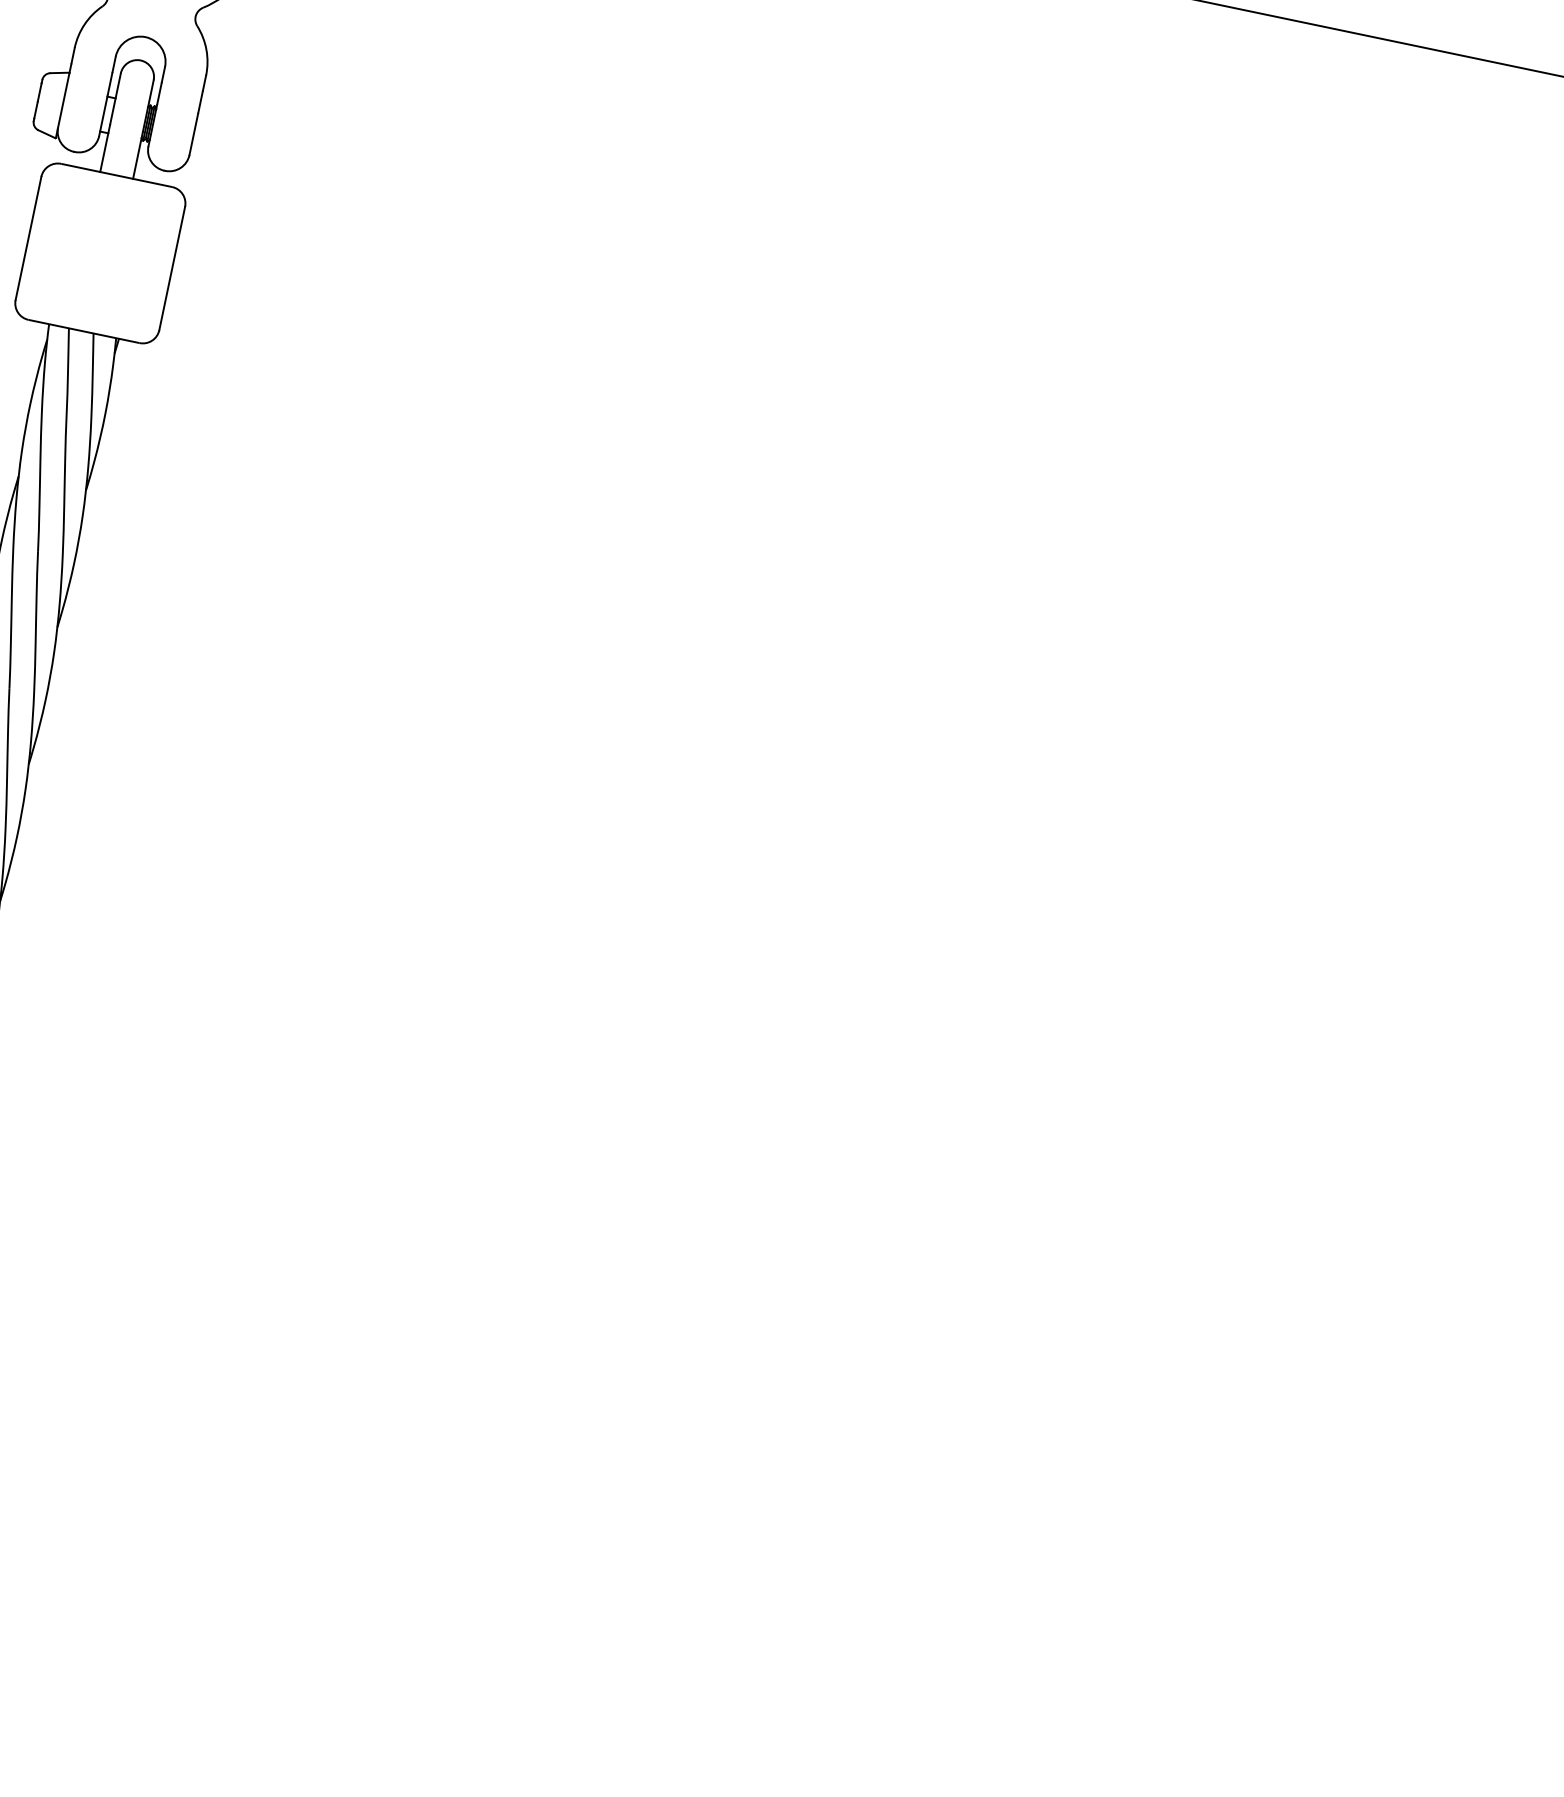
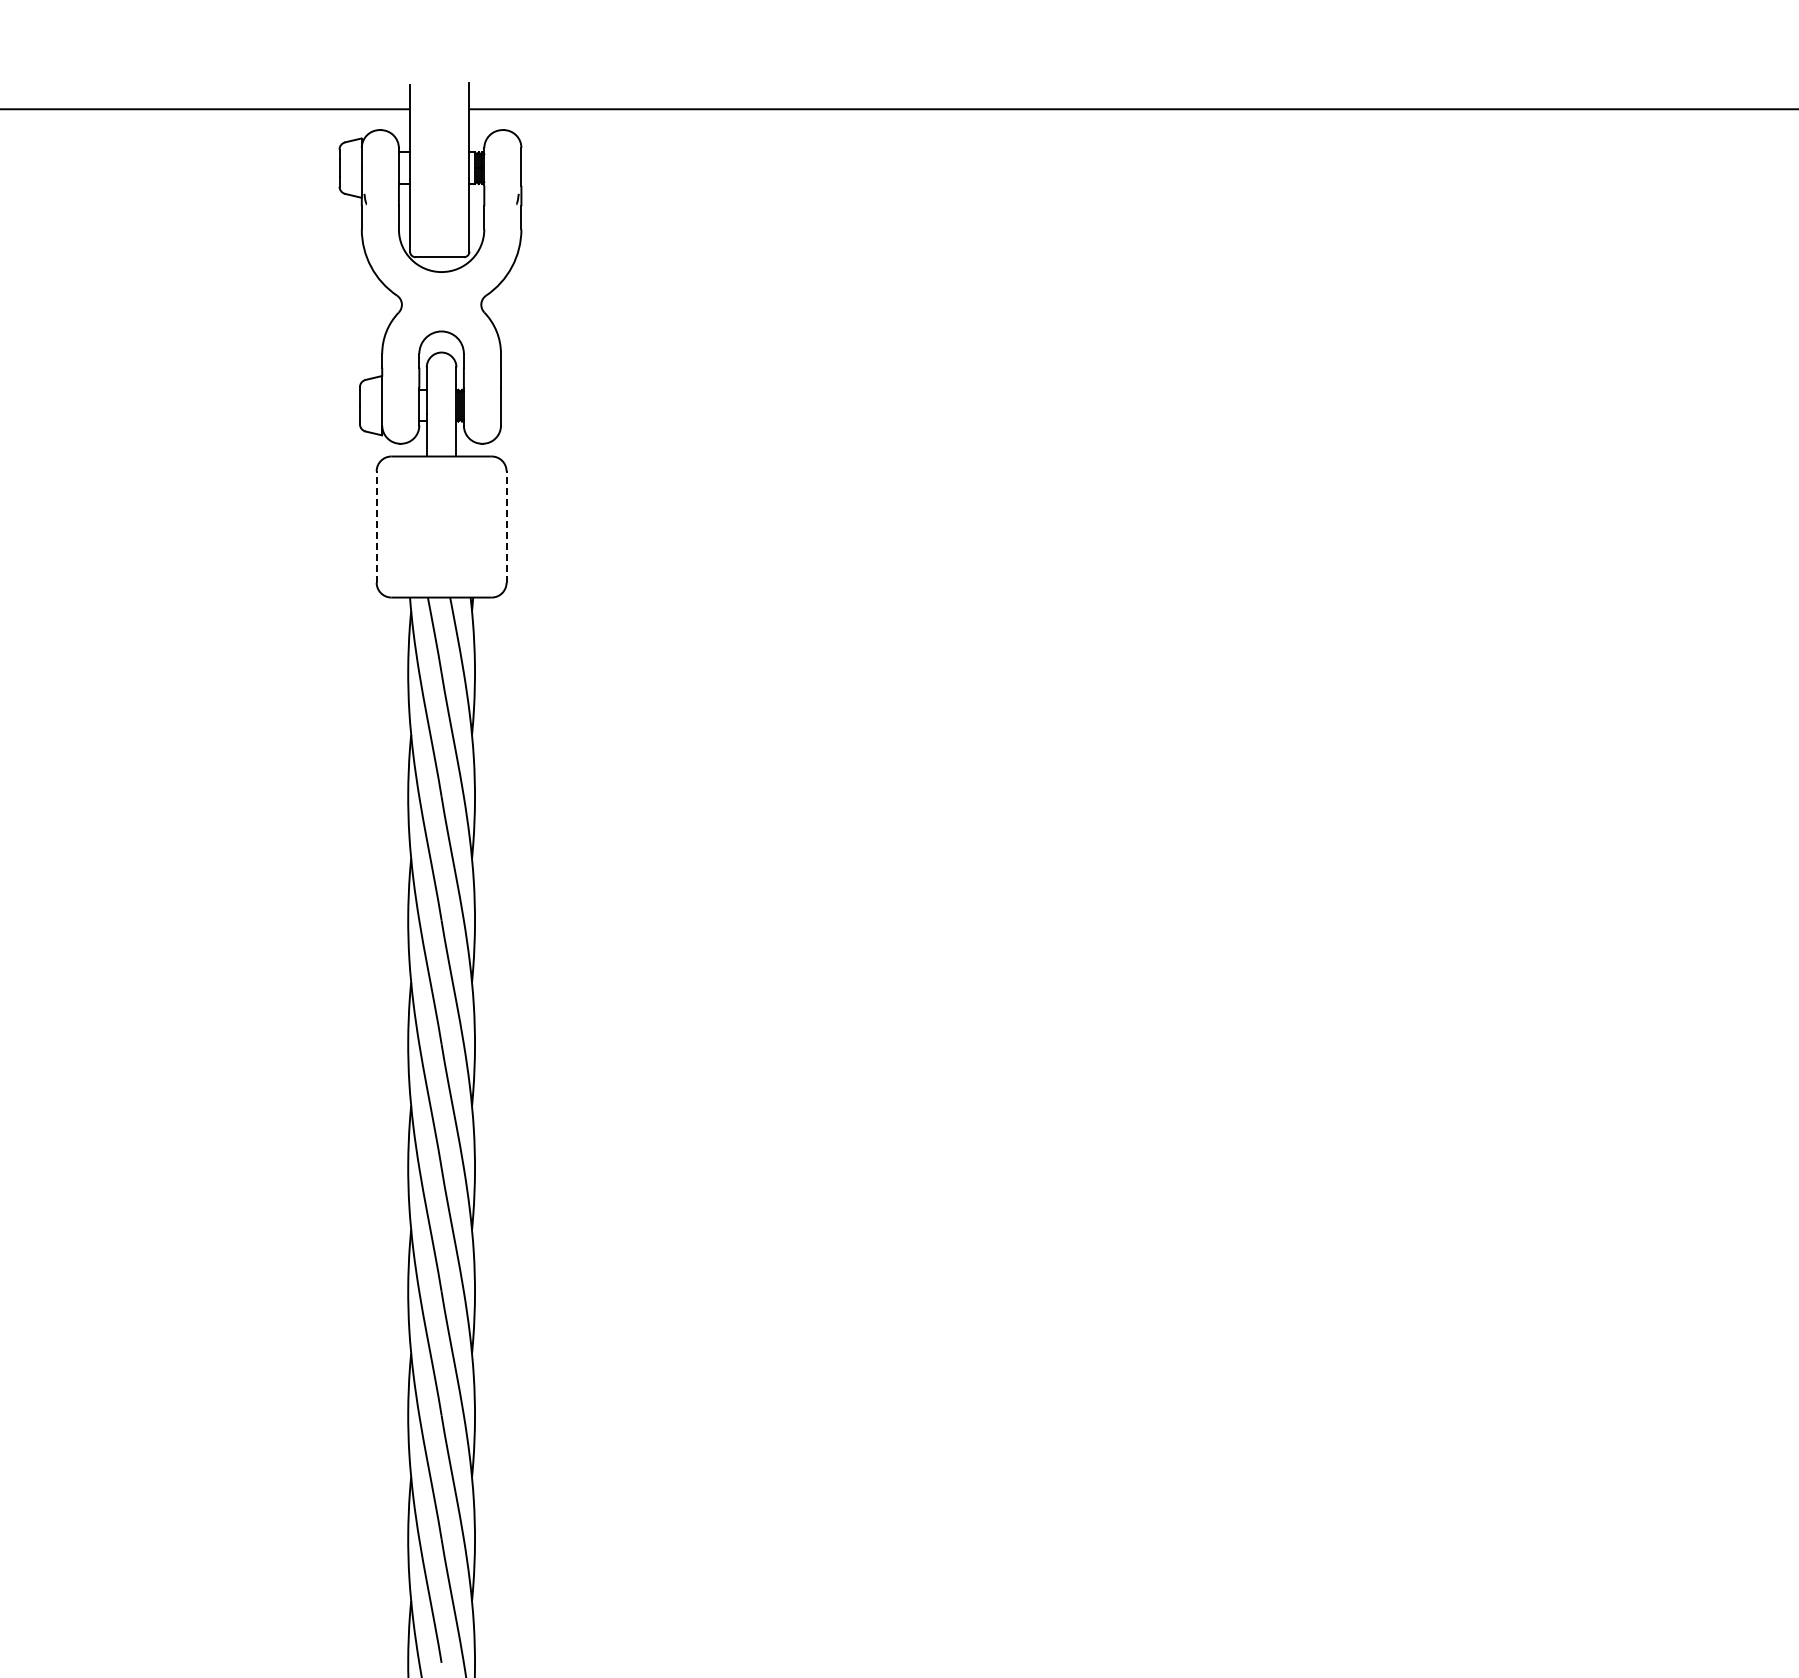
line: (28, 238) -> (376, 527), solid -> dashed
line: (172, 268) -> (506, 527), solid -> dashed

